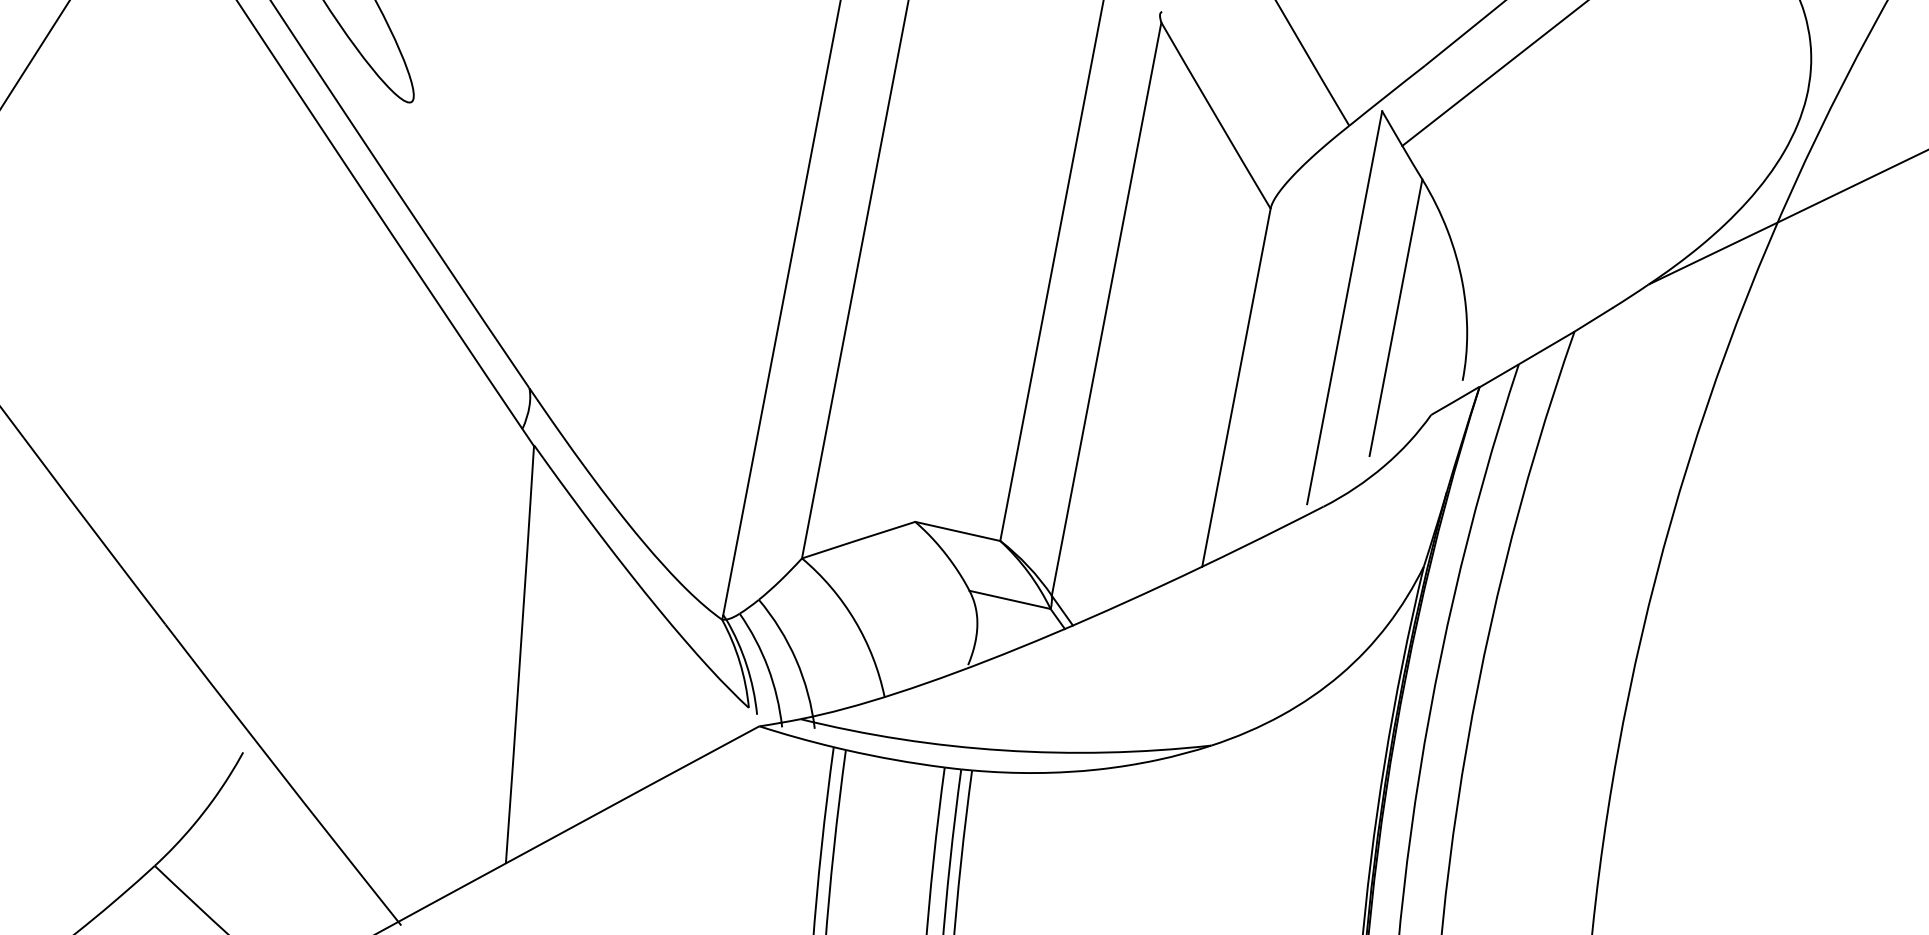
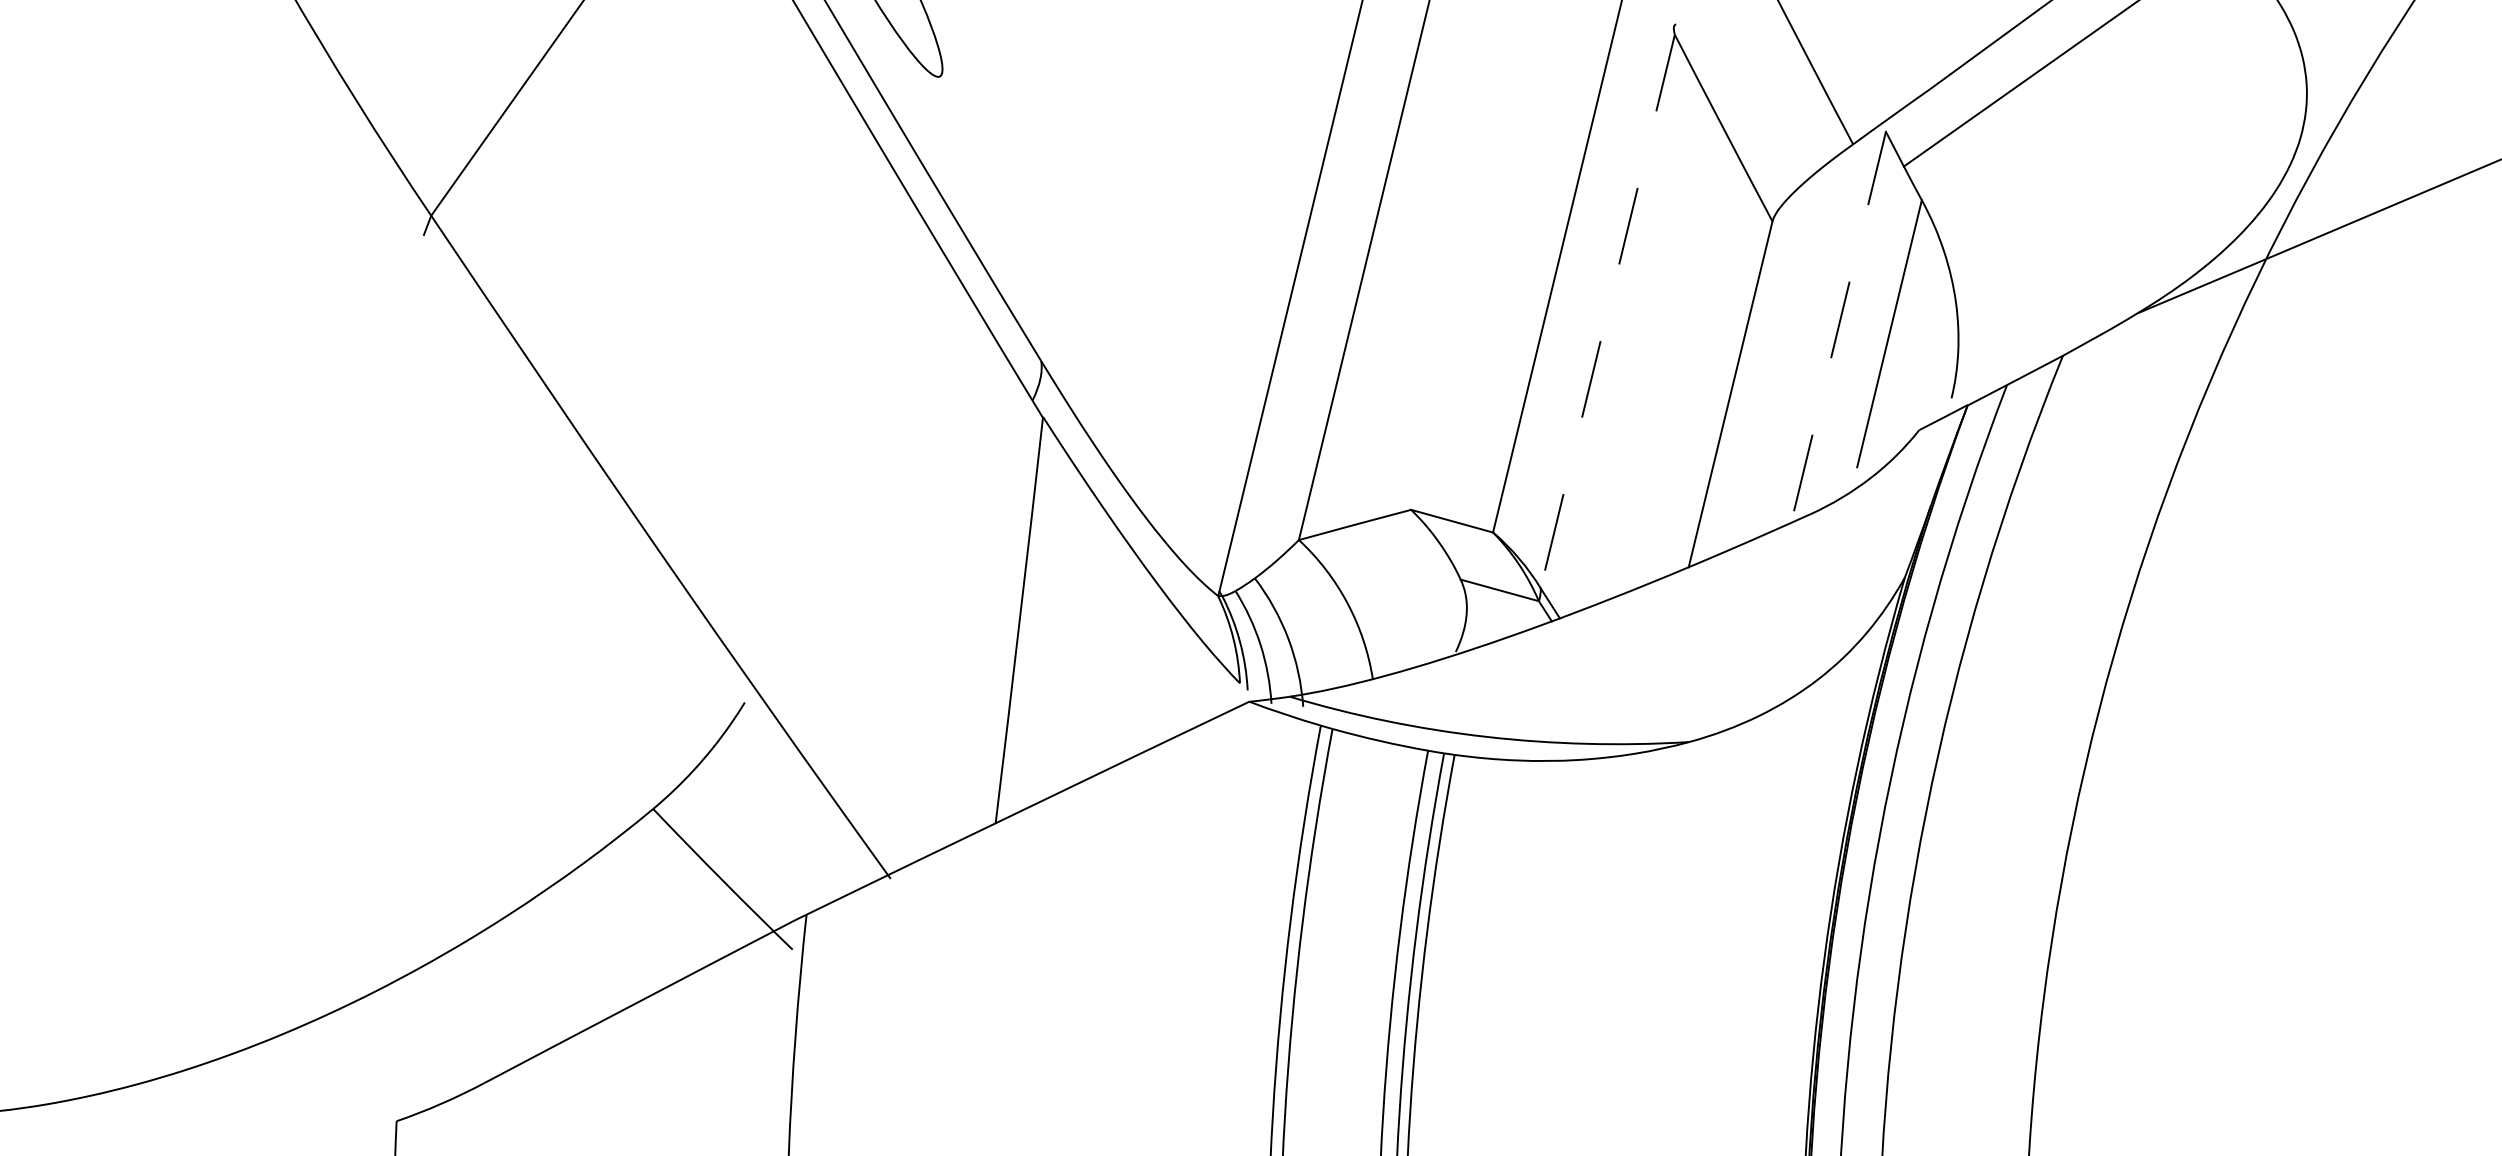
line: (1345, 307) -> (1840, 321), solid -> dashed
line: (1106, 309) -> (1607, 311), solid -> dashed

